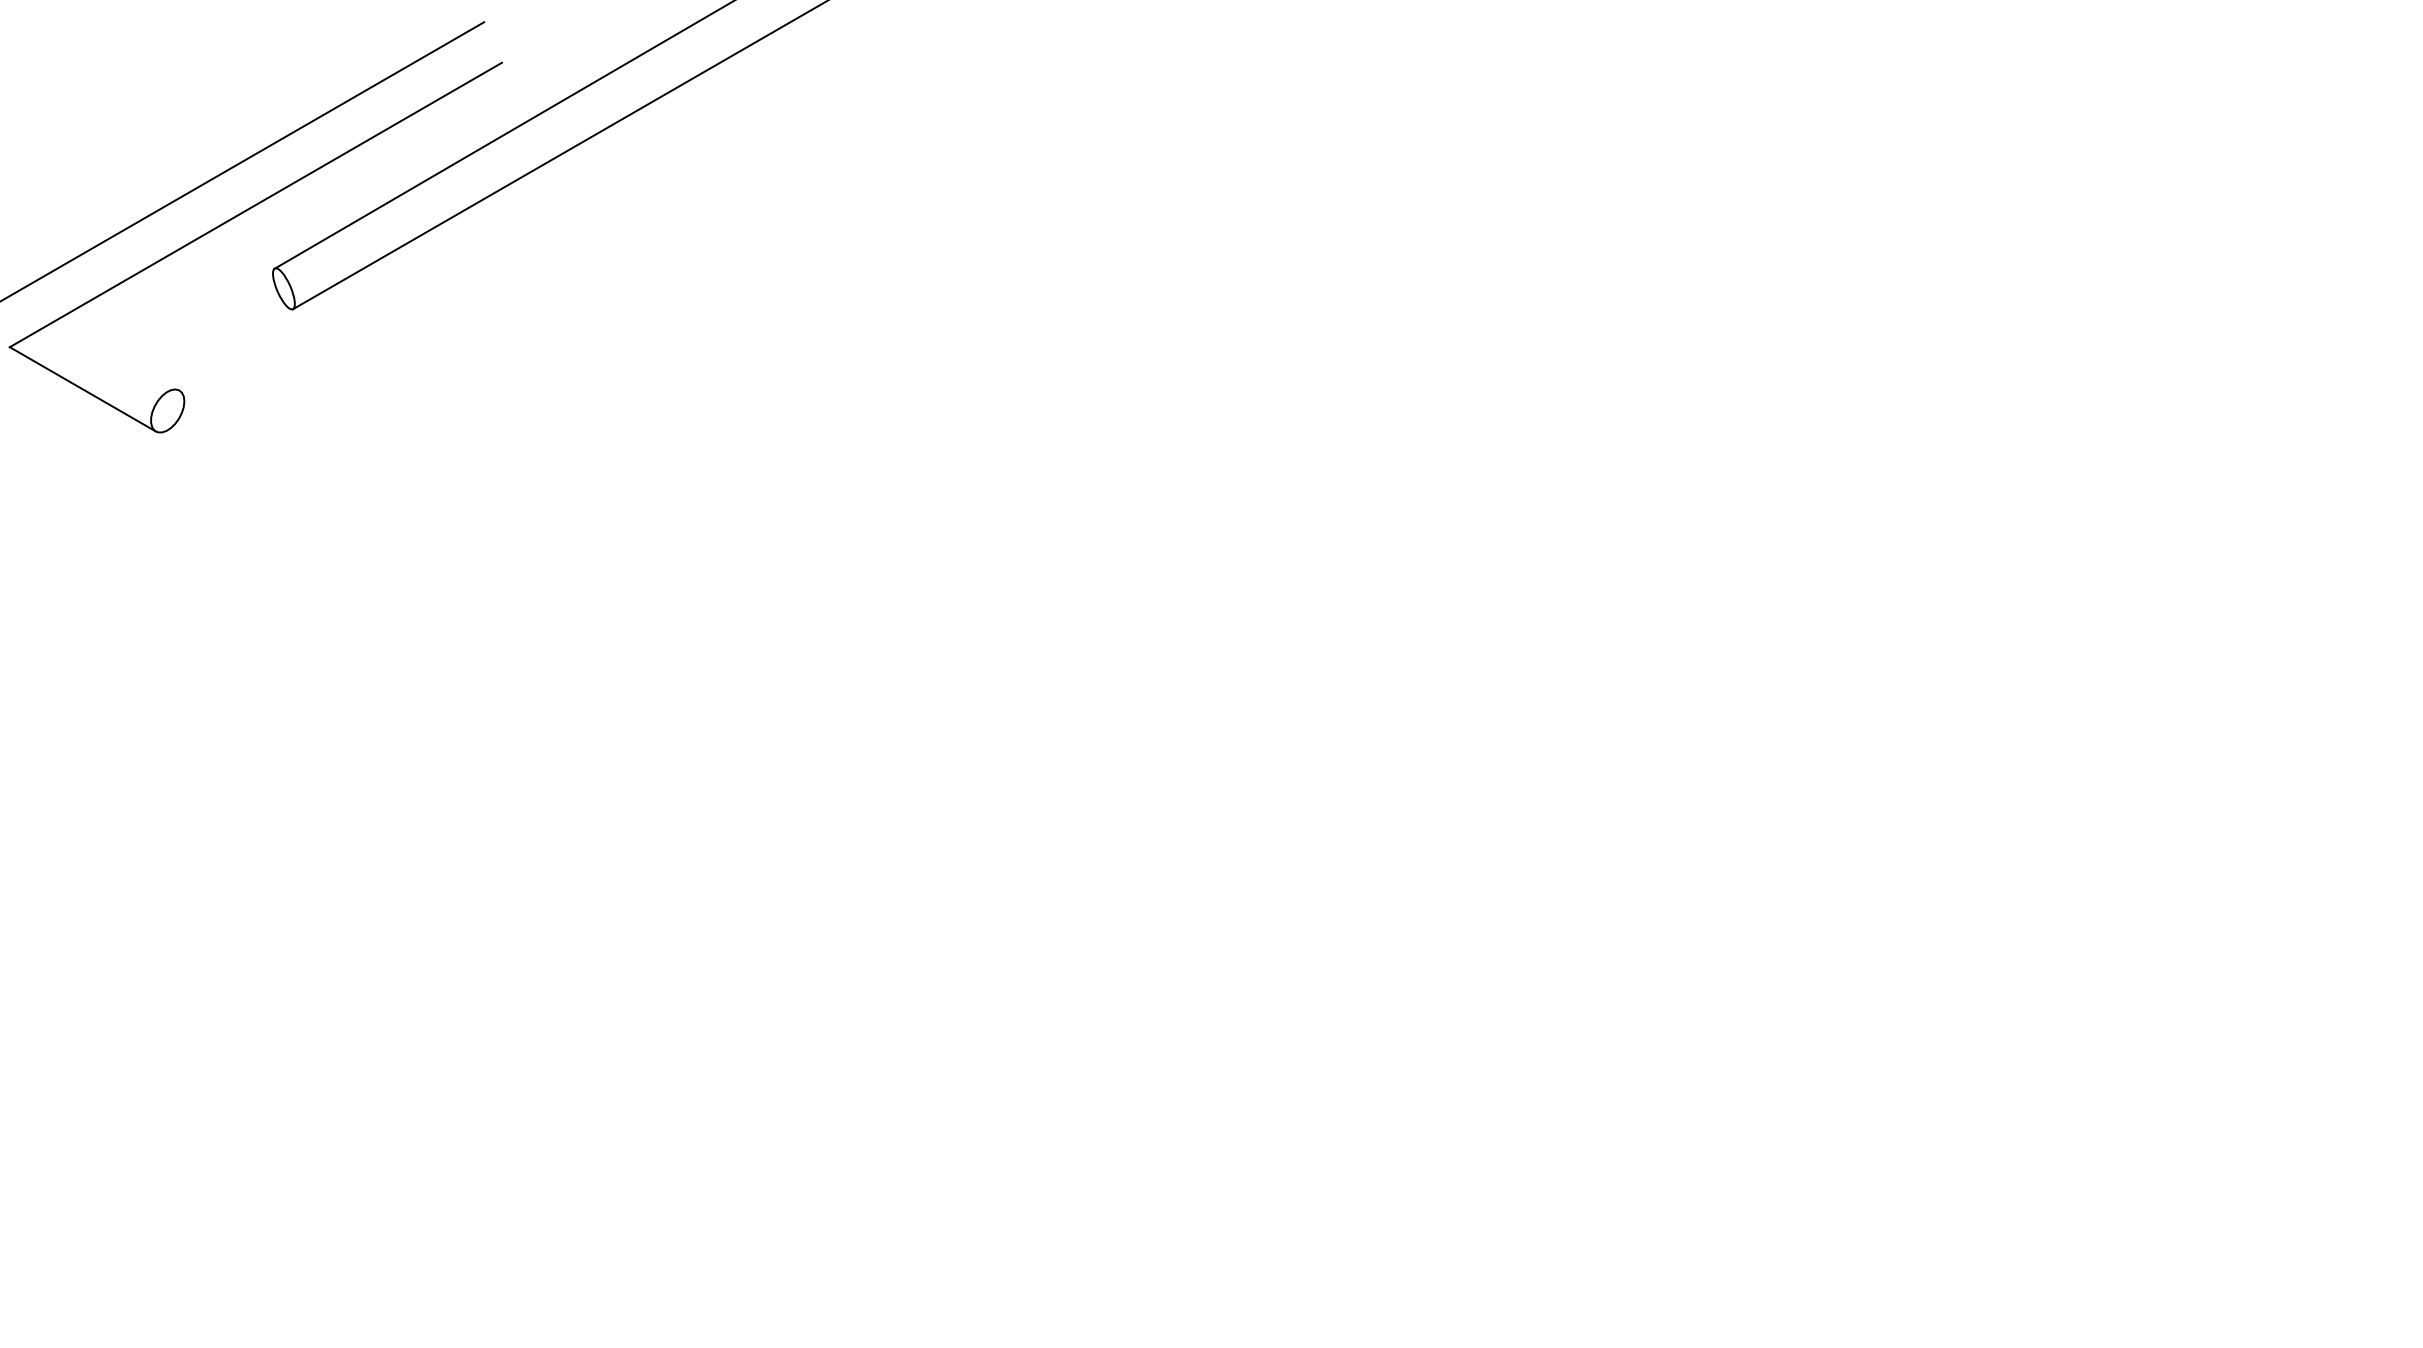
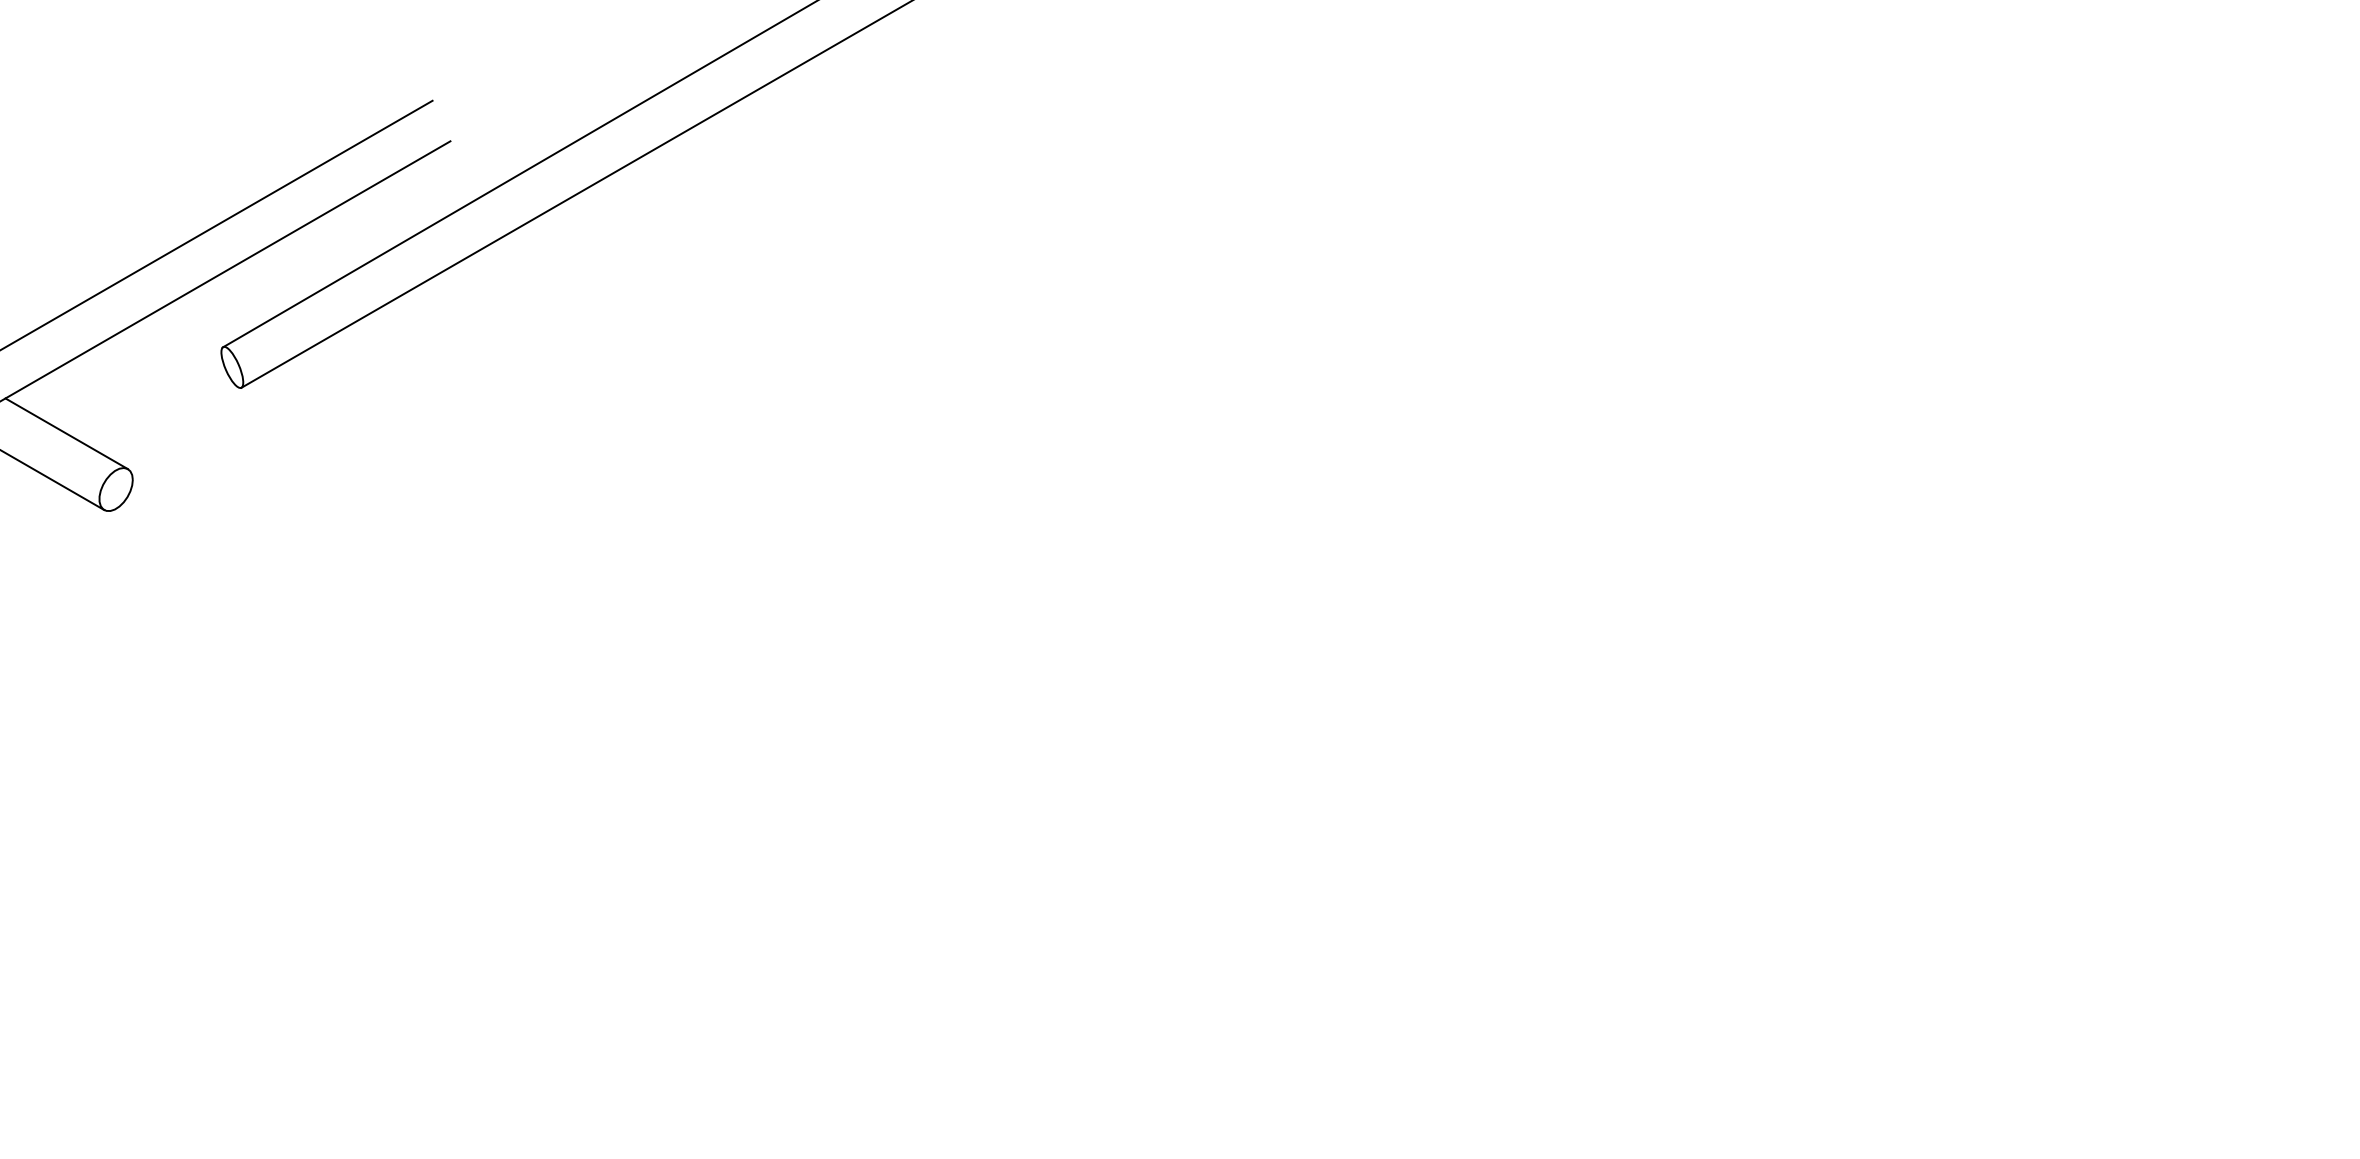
line: (118, 354) -> (66, 433), added

